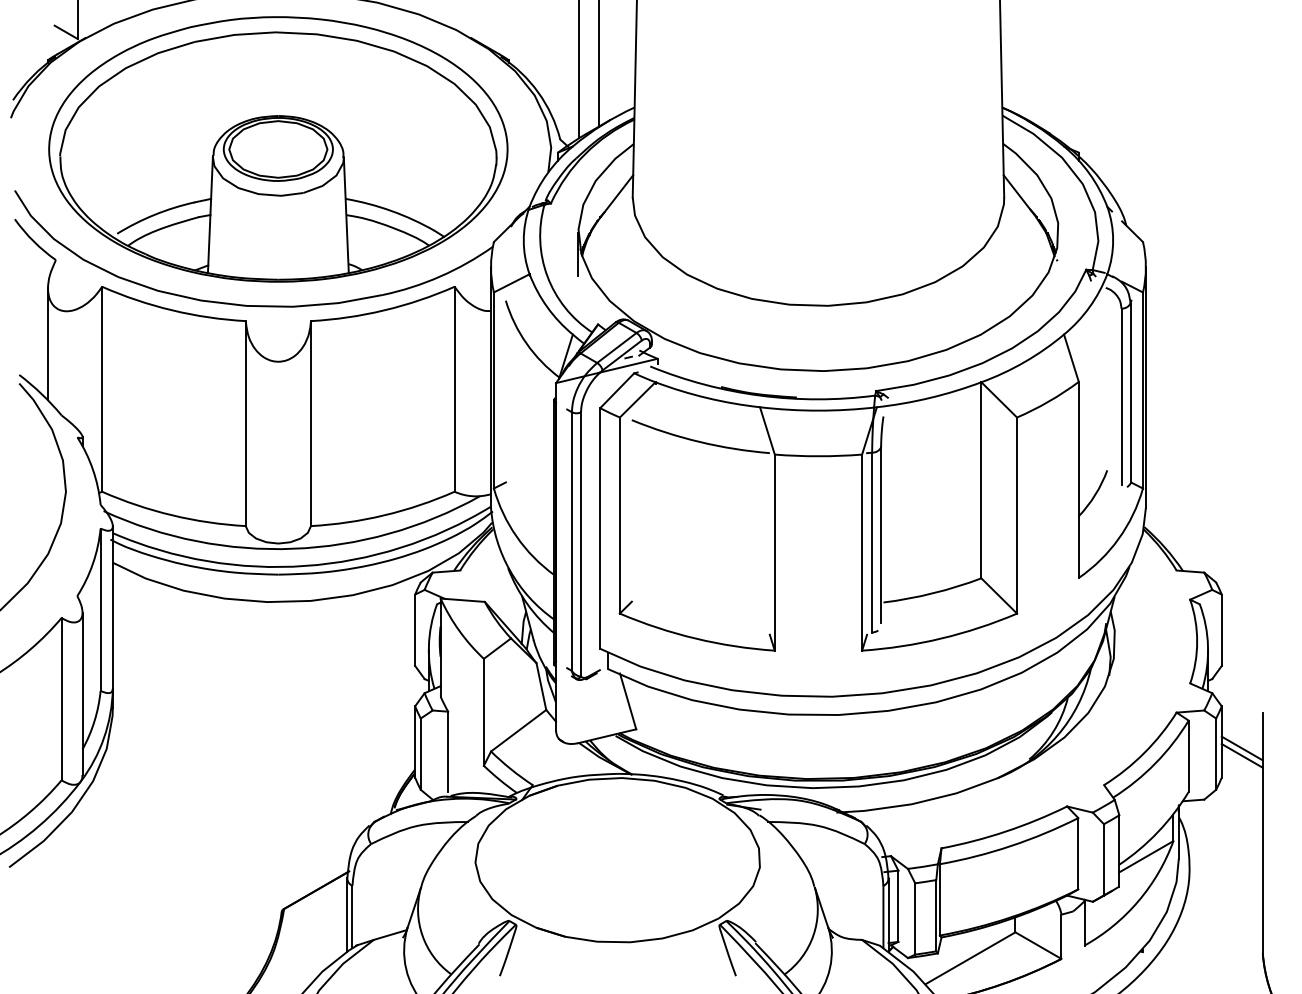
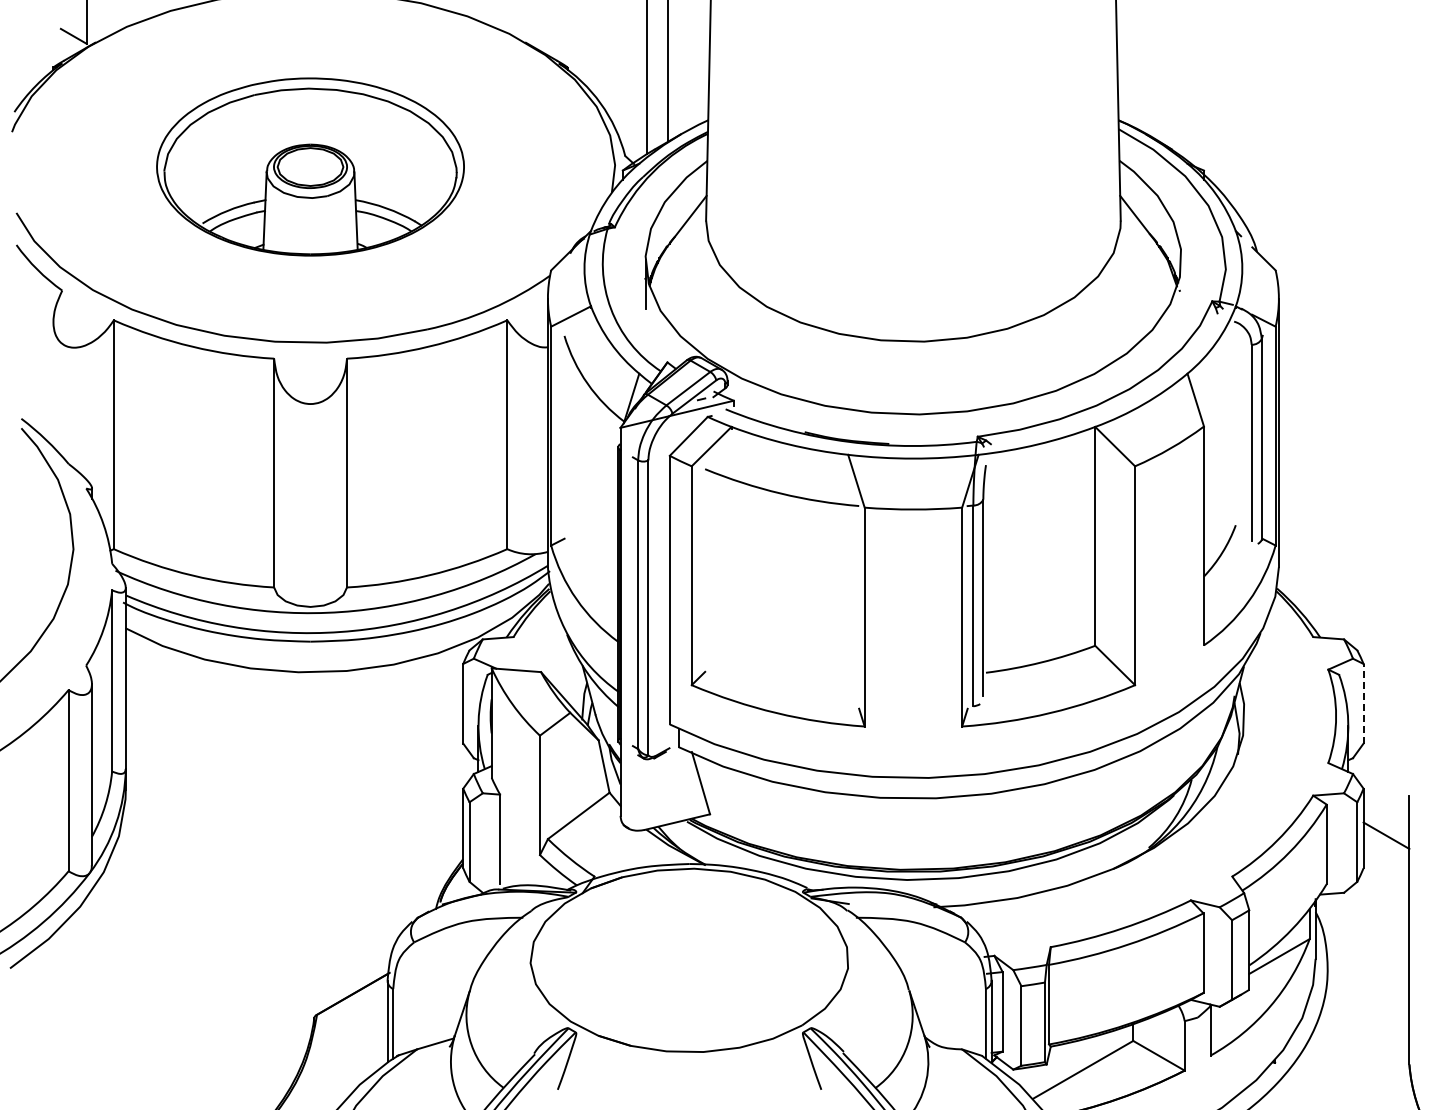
part: (278, 148) -> (310, 166), size x0.6
line: (48, 344) -> (53, 384), removed
line: (1221, 630) -> (1363, 703), solid -> dashed
line: (1242, 755) -> (1386, 843), removed

